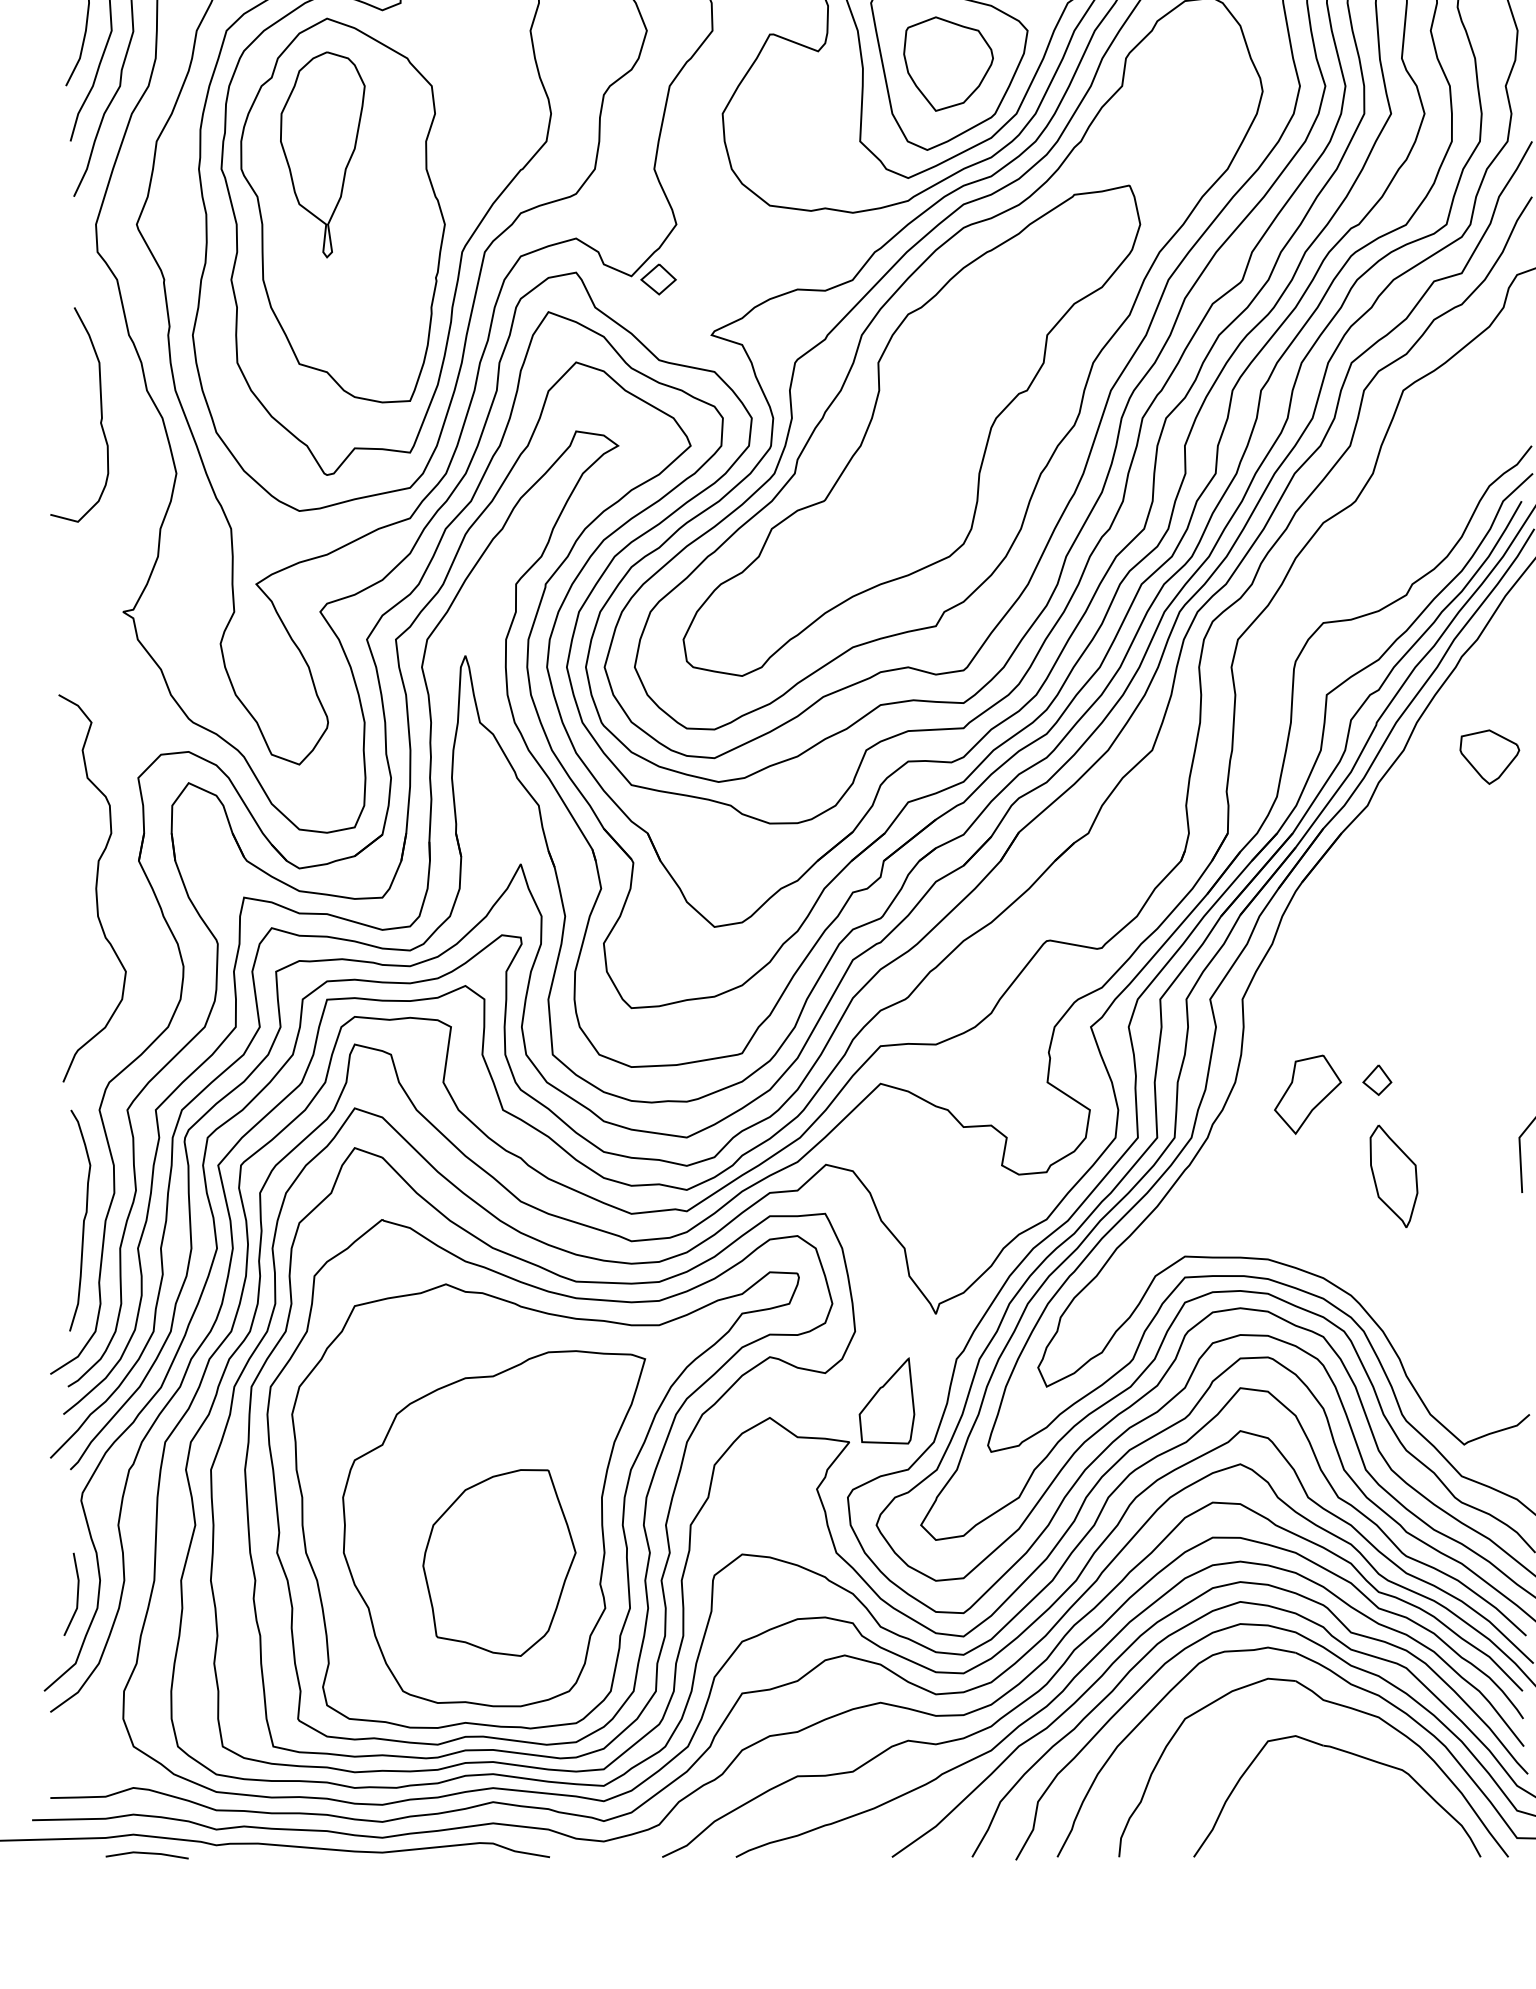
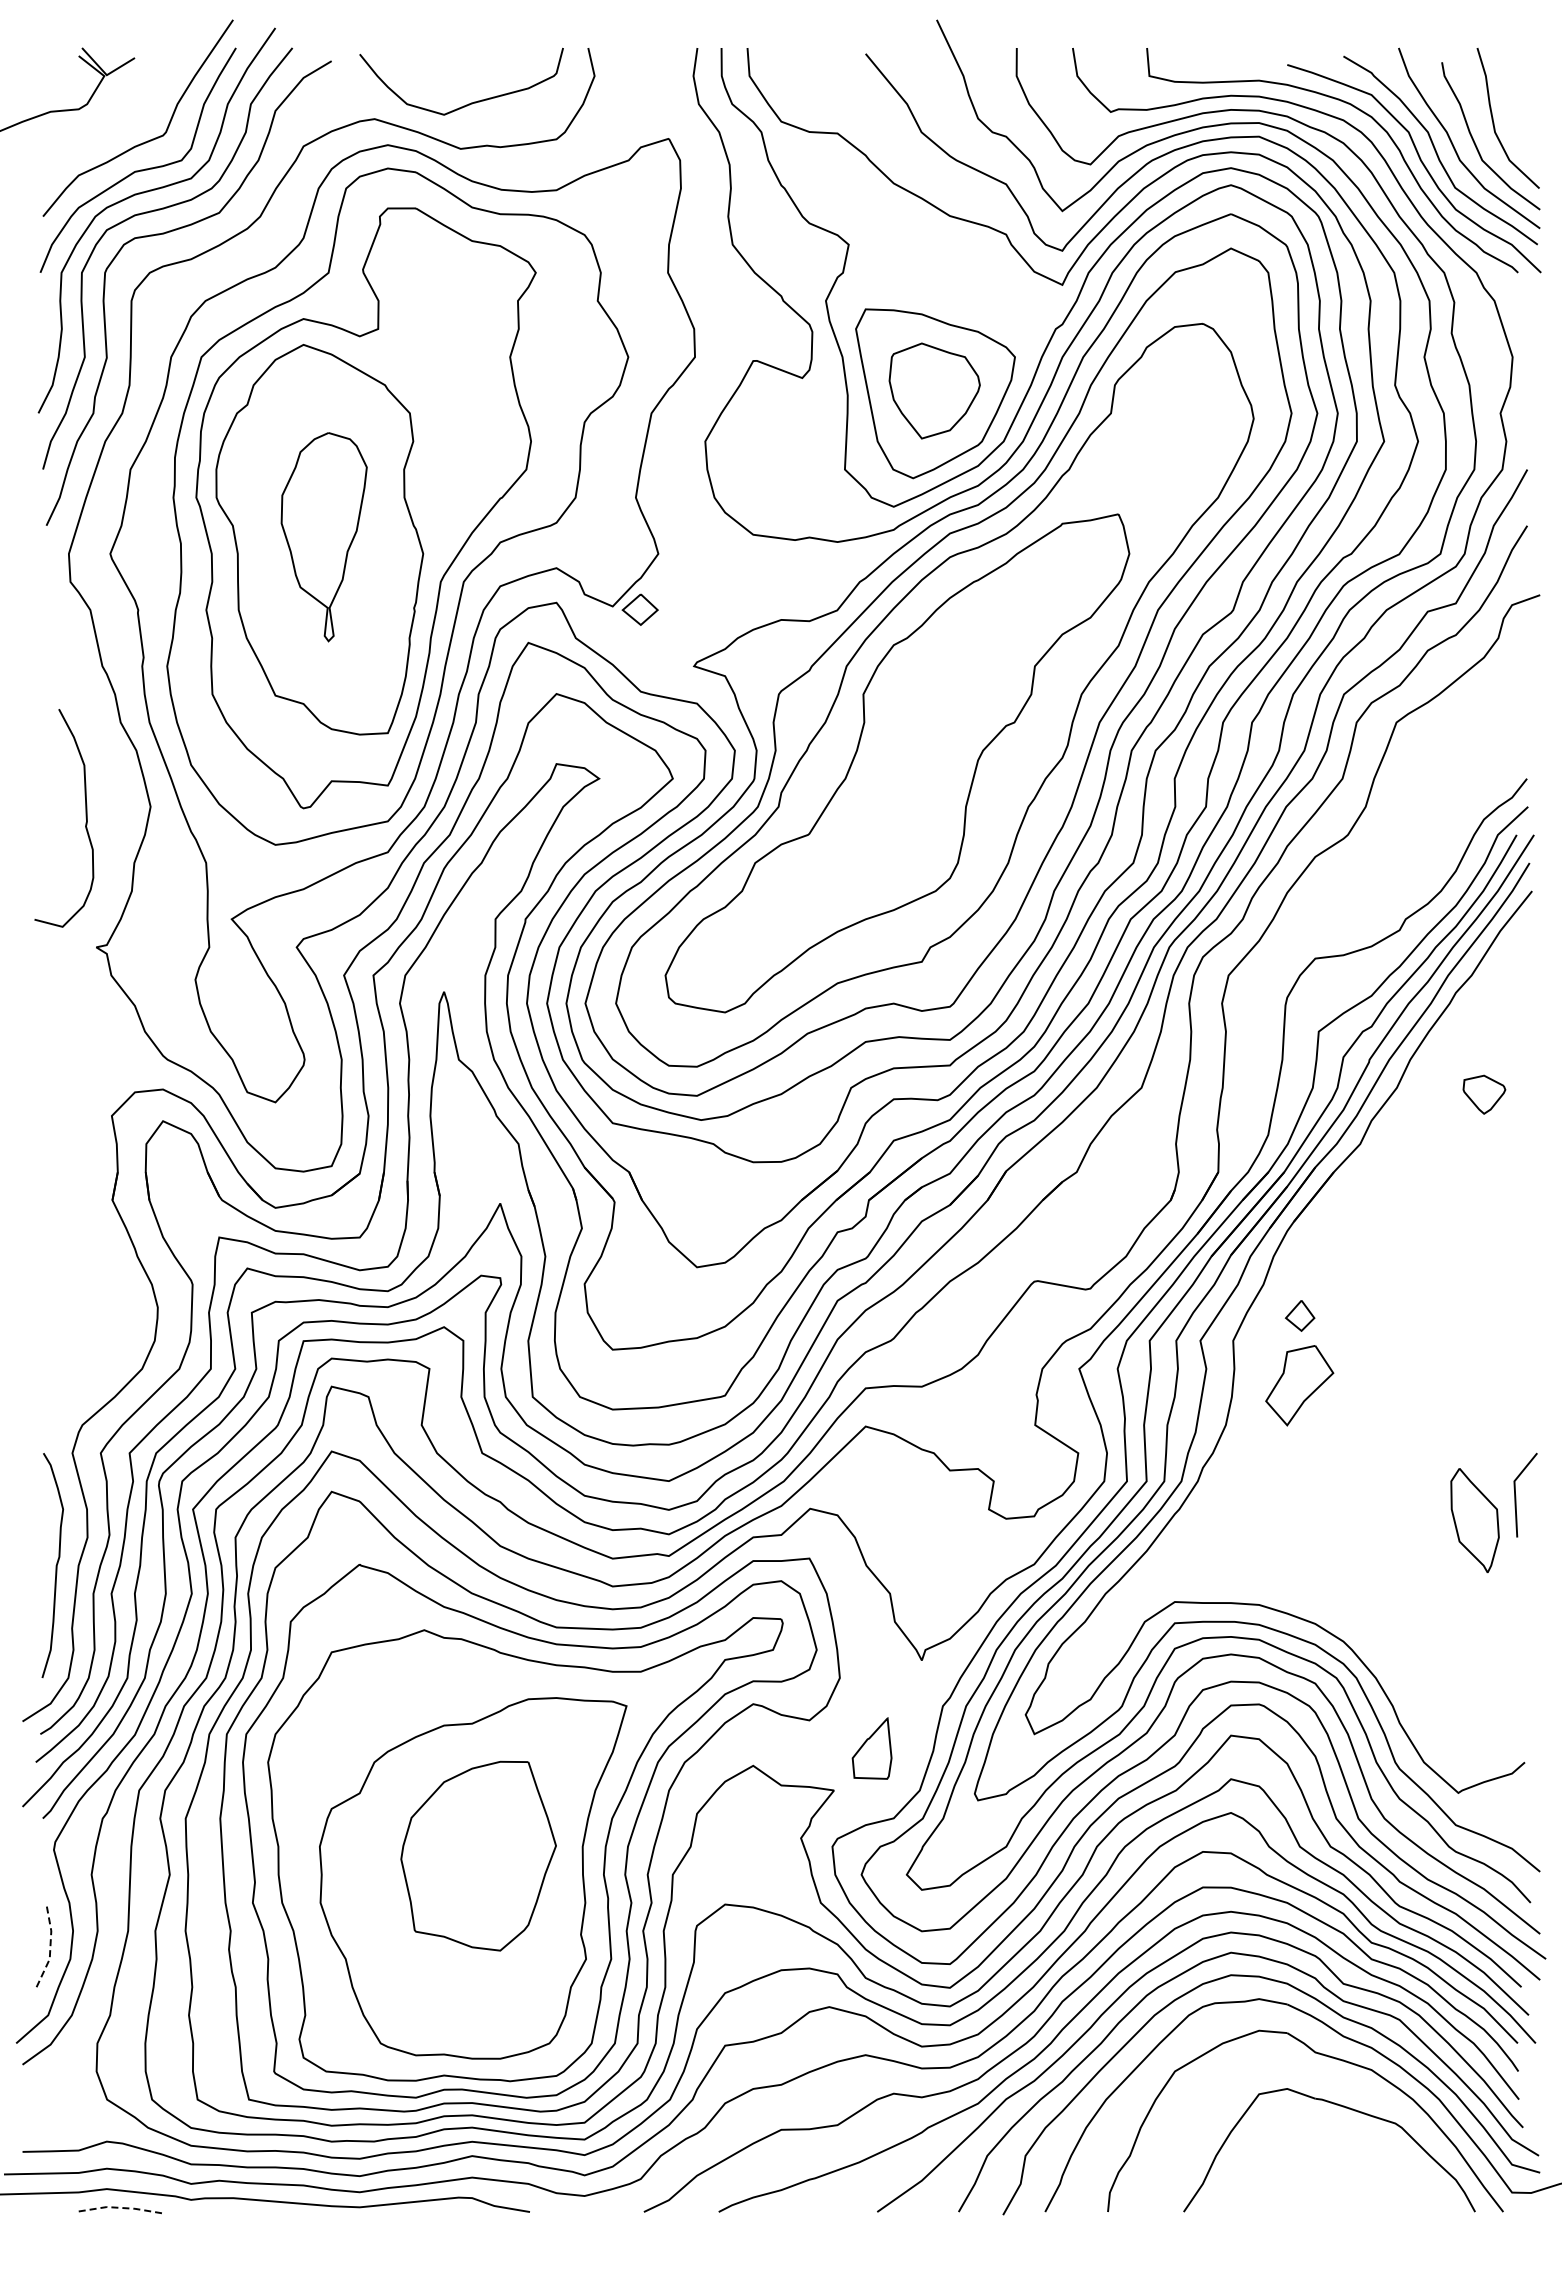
part: (322, 155) -> (323, 537), moved
curve: (100, 414) -> (85, 817), moved
part: (1489, 756) -> (1484, 1094), size x0.7
curve: (95, 888) -> (68, 1228), removed
part: (1377, 1079) -> (1300, 1315), moved
part: (1307, 1094) -> (1299, 1385), moved
part: (1393, 1176) -> (1474, 1520), moved
part: (886, 1400) -> (871, 1748), size x0.7
part: (499, 1562) -> (478, 1855), moved
line: (77, 1595) -> (50, 1946), solid -> dashed
line: (147, 1852) -> (121, 2207), solid -> dashed

